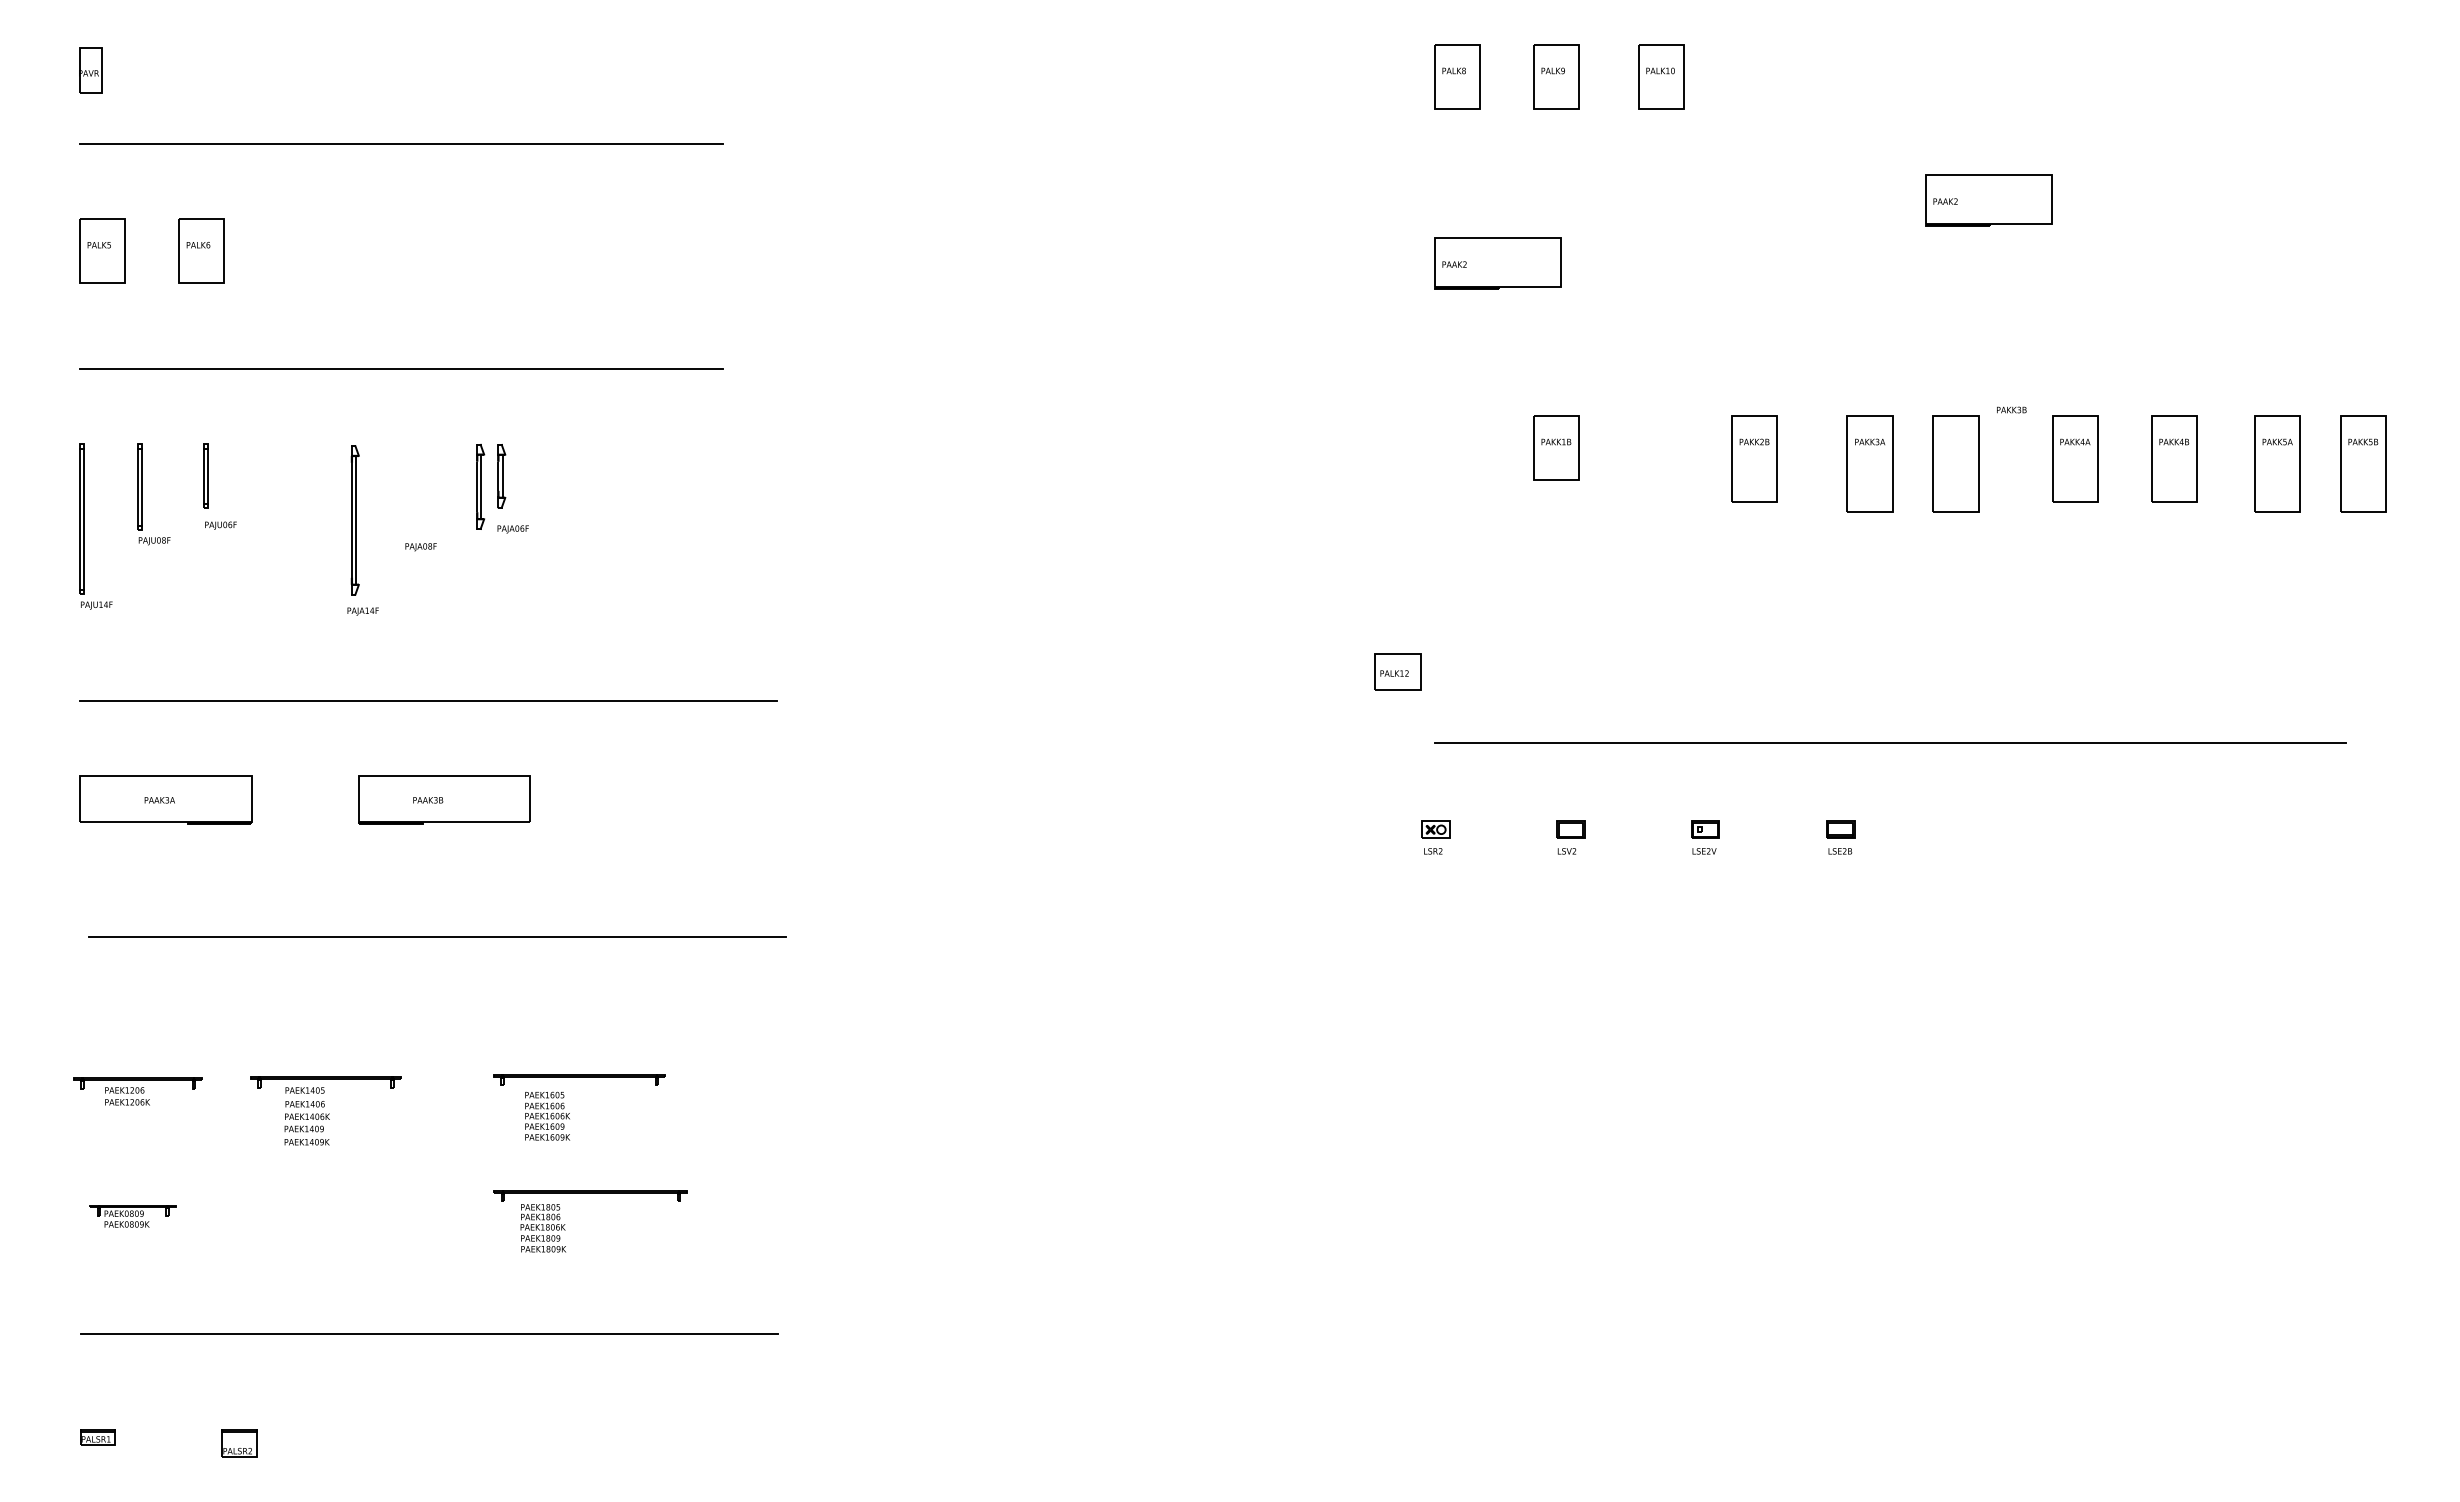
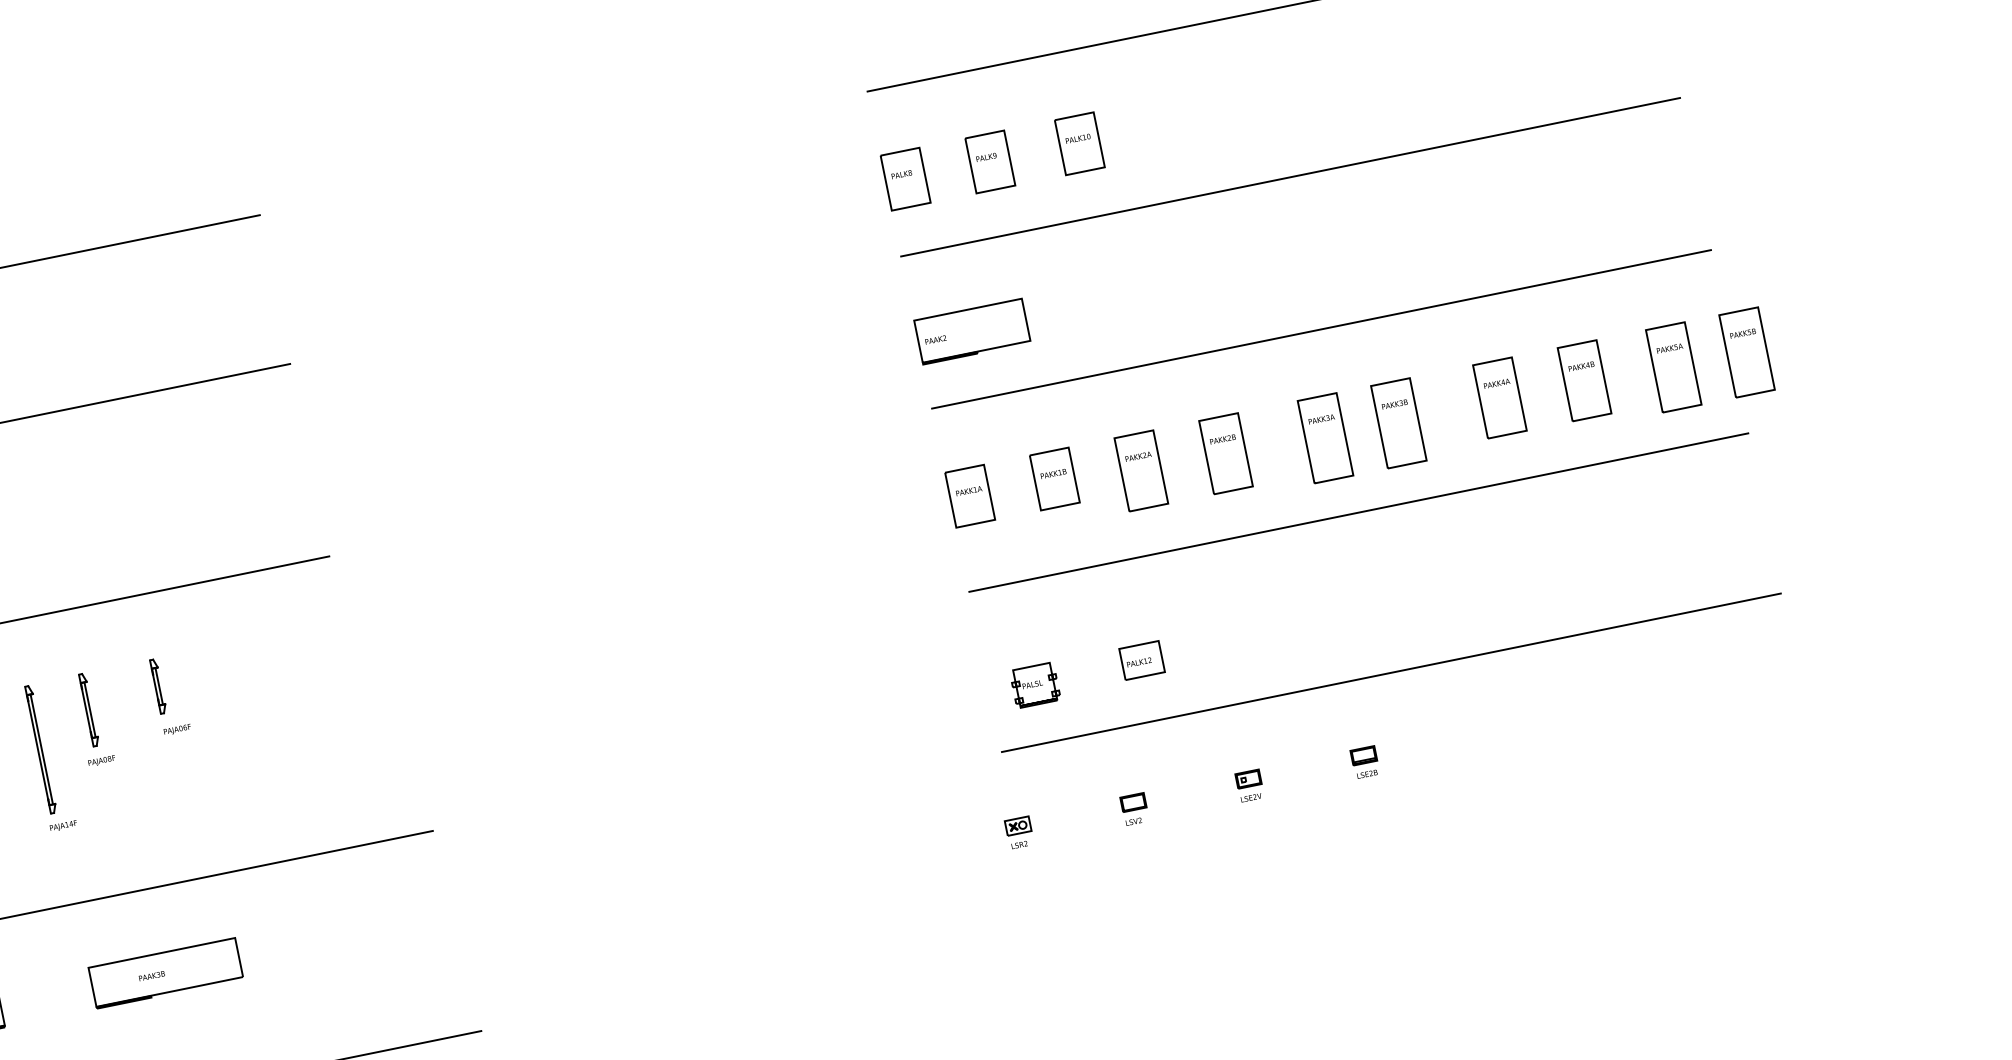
line: (1890, 162) -> (1290, 176), added
part: (1988, 200) -> (1380, 192), removed
line: (1890, 340) -> (1321, 329), added
text: (2011, 409) -> (1394, 404), moved
part: (1457, 447) -> (970, 495), added
part: (1655, 458) -> (1141, 470), added
part: (480, 486) -> (89, 709), moved
line: (1890, 555) -> (1358, 512), added
part: (1397, 671) -> (1141, 660), moved
part: (1487, 675) -> (1035, 685), added

